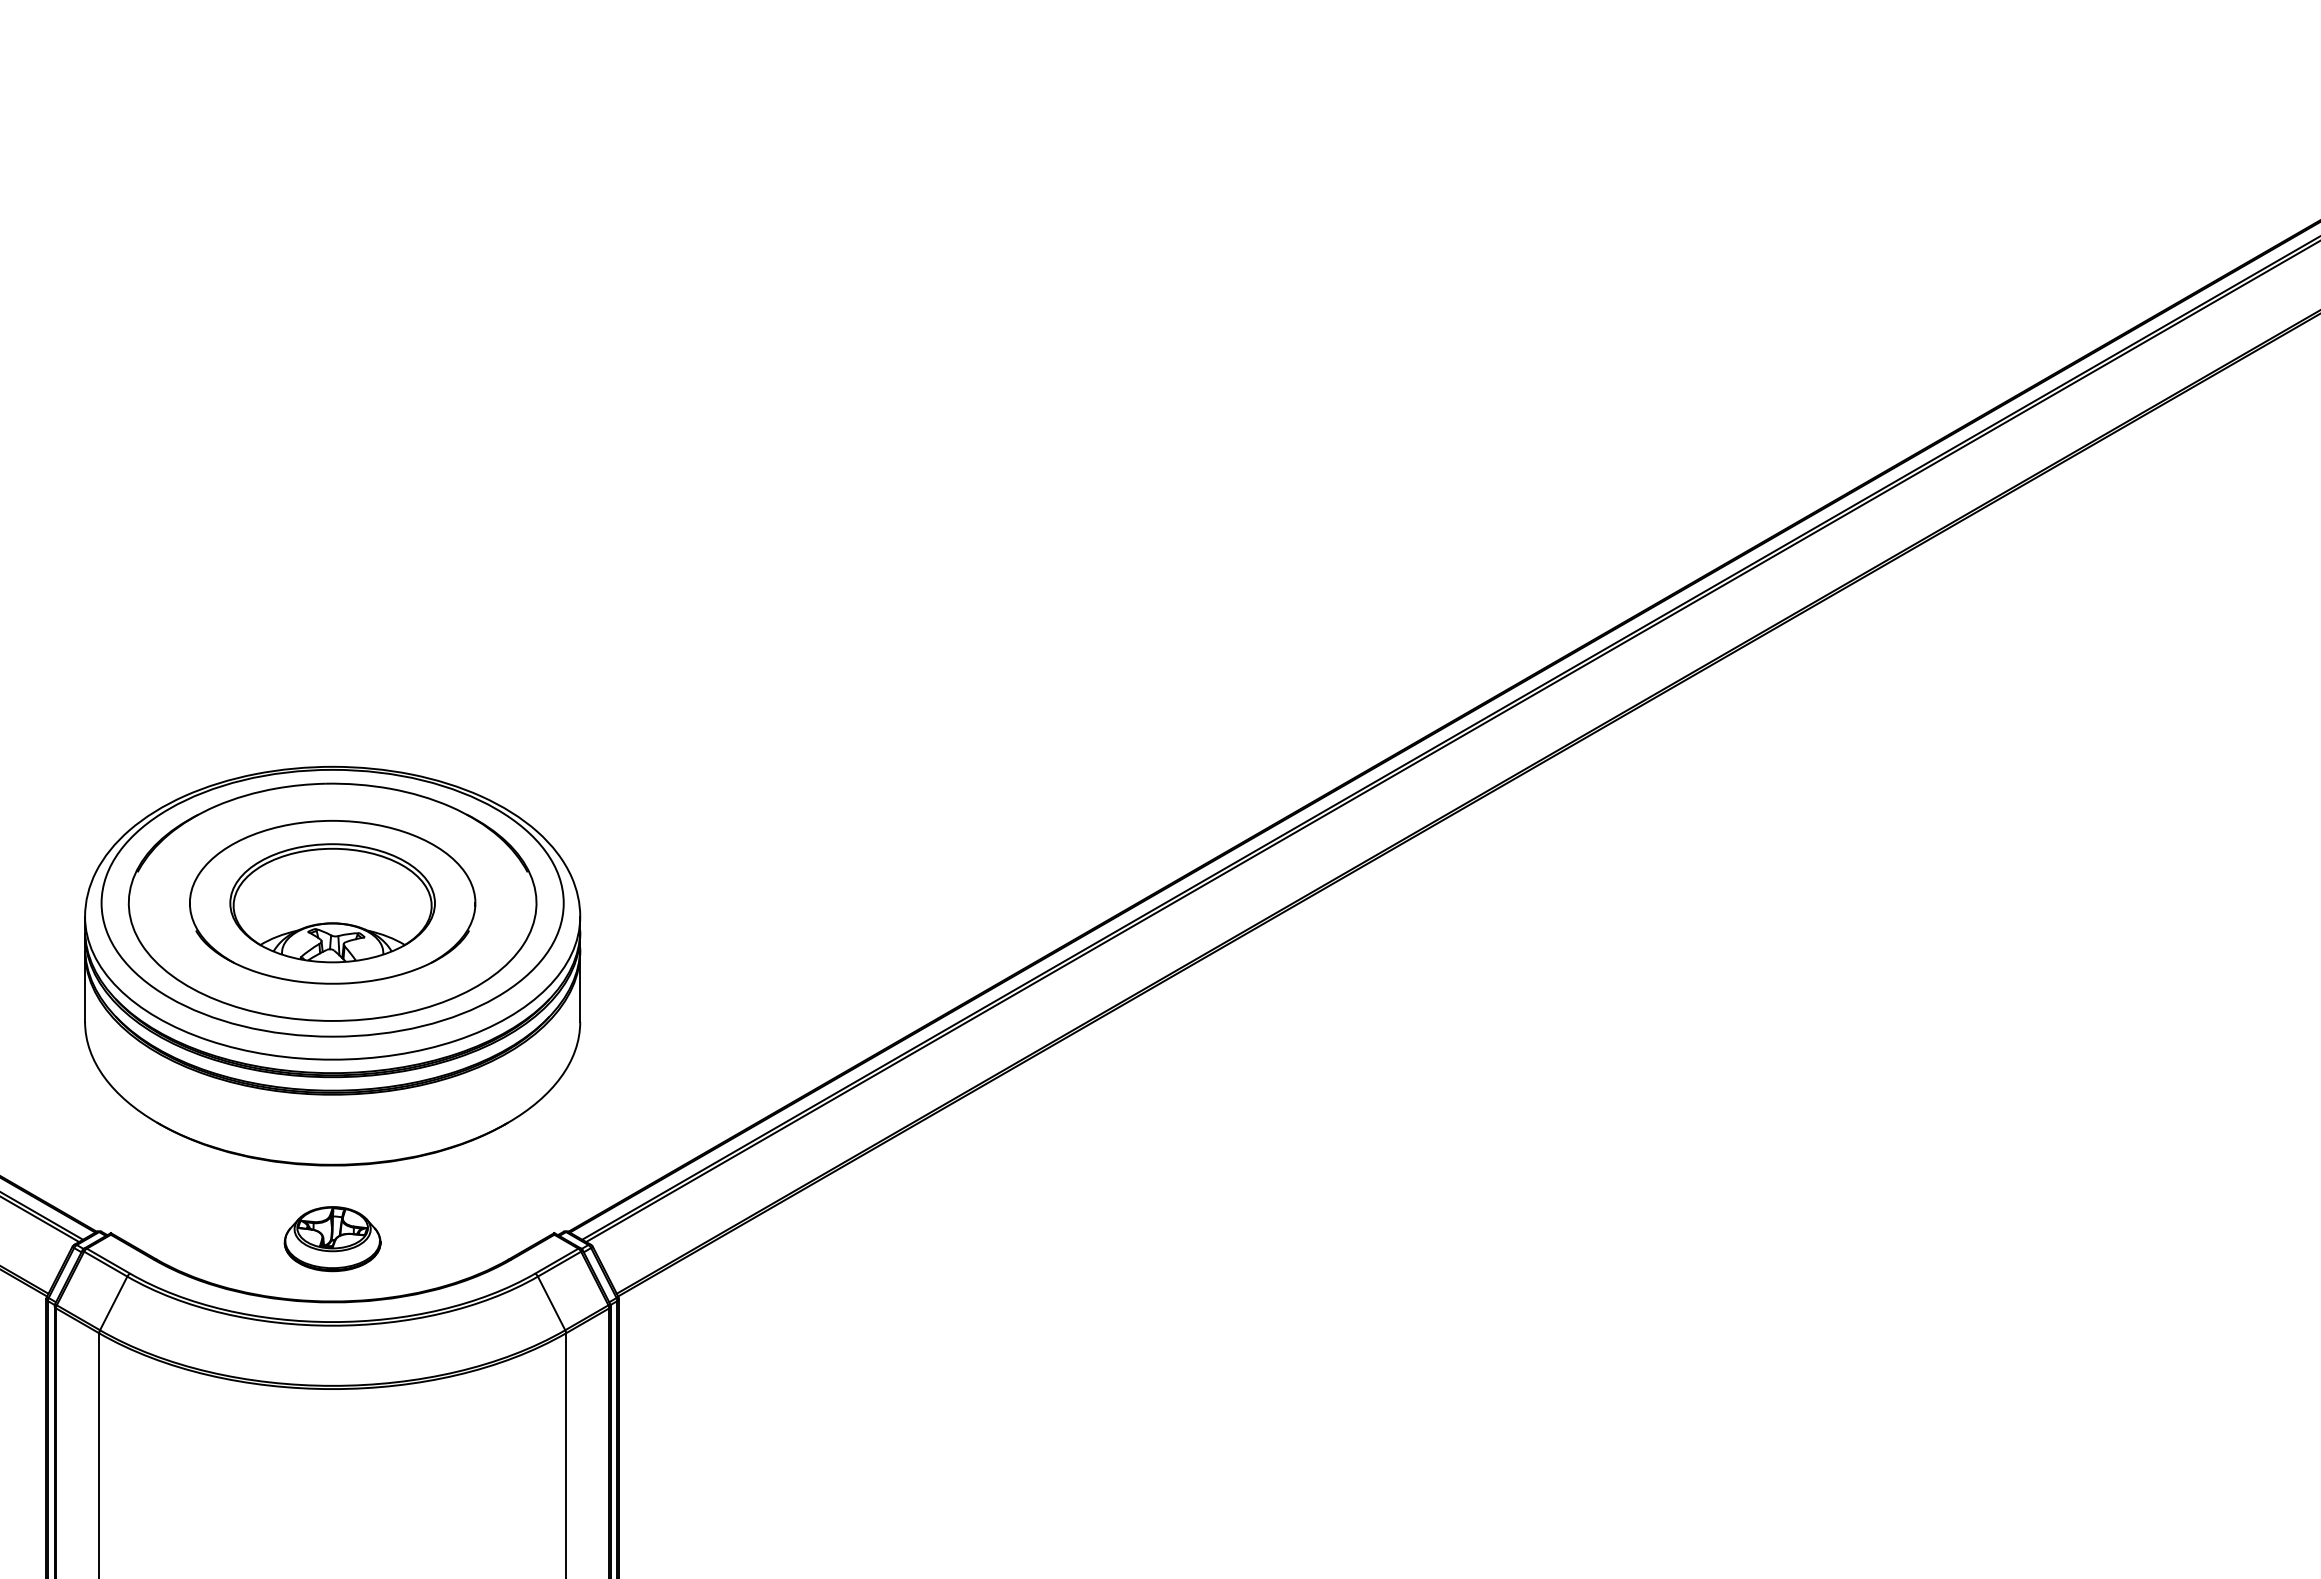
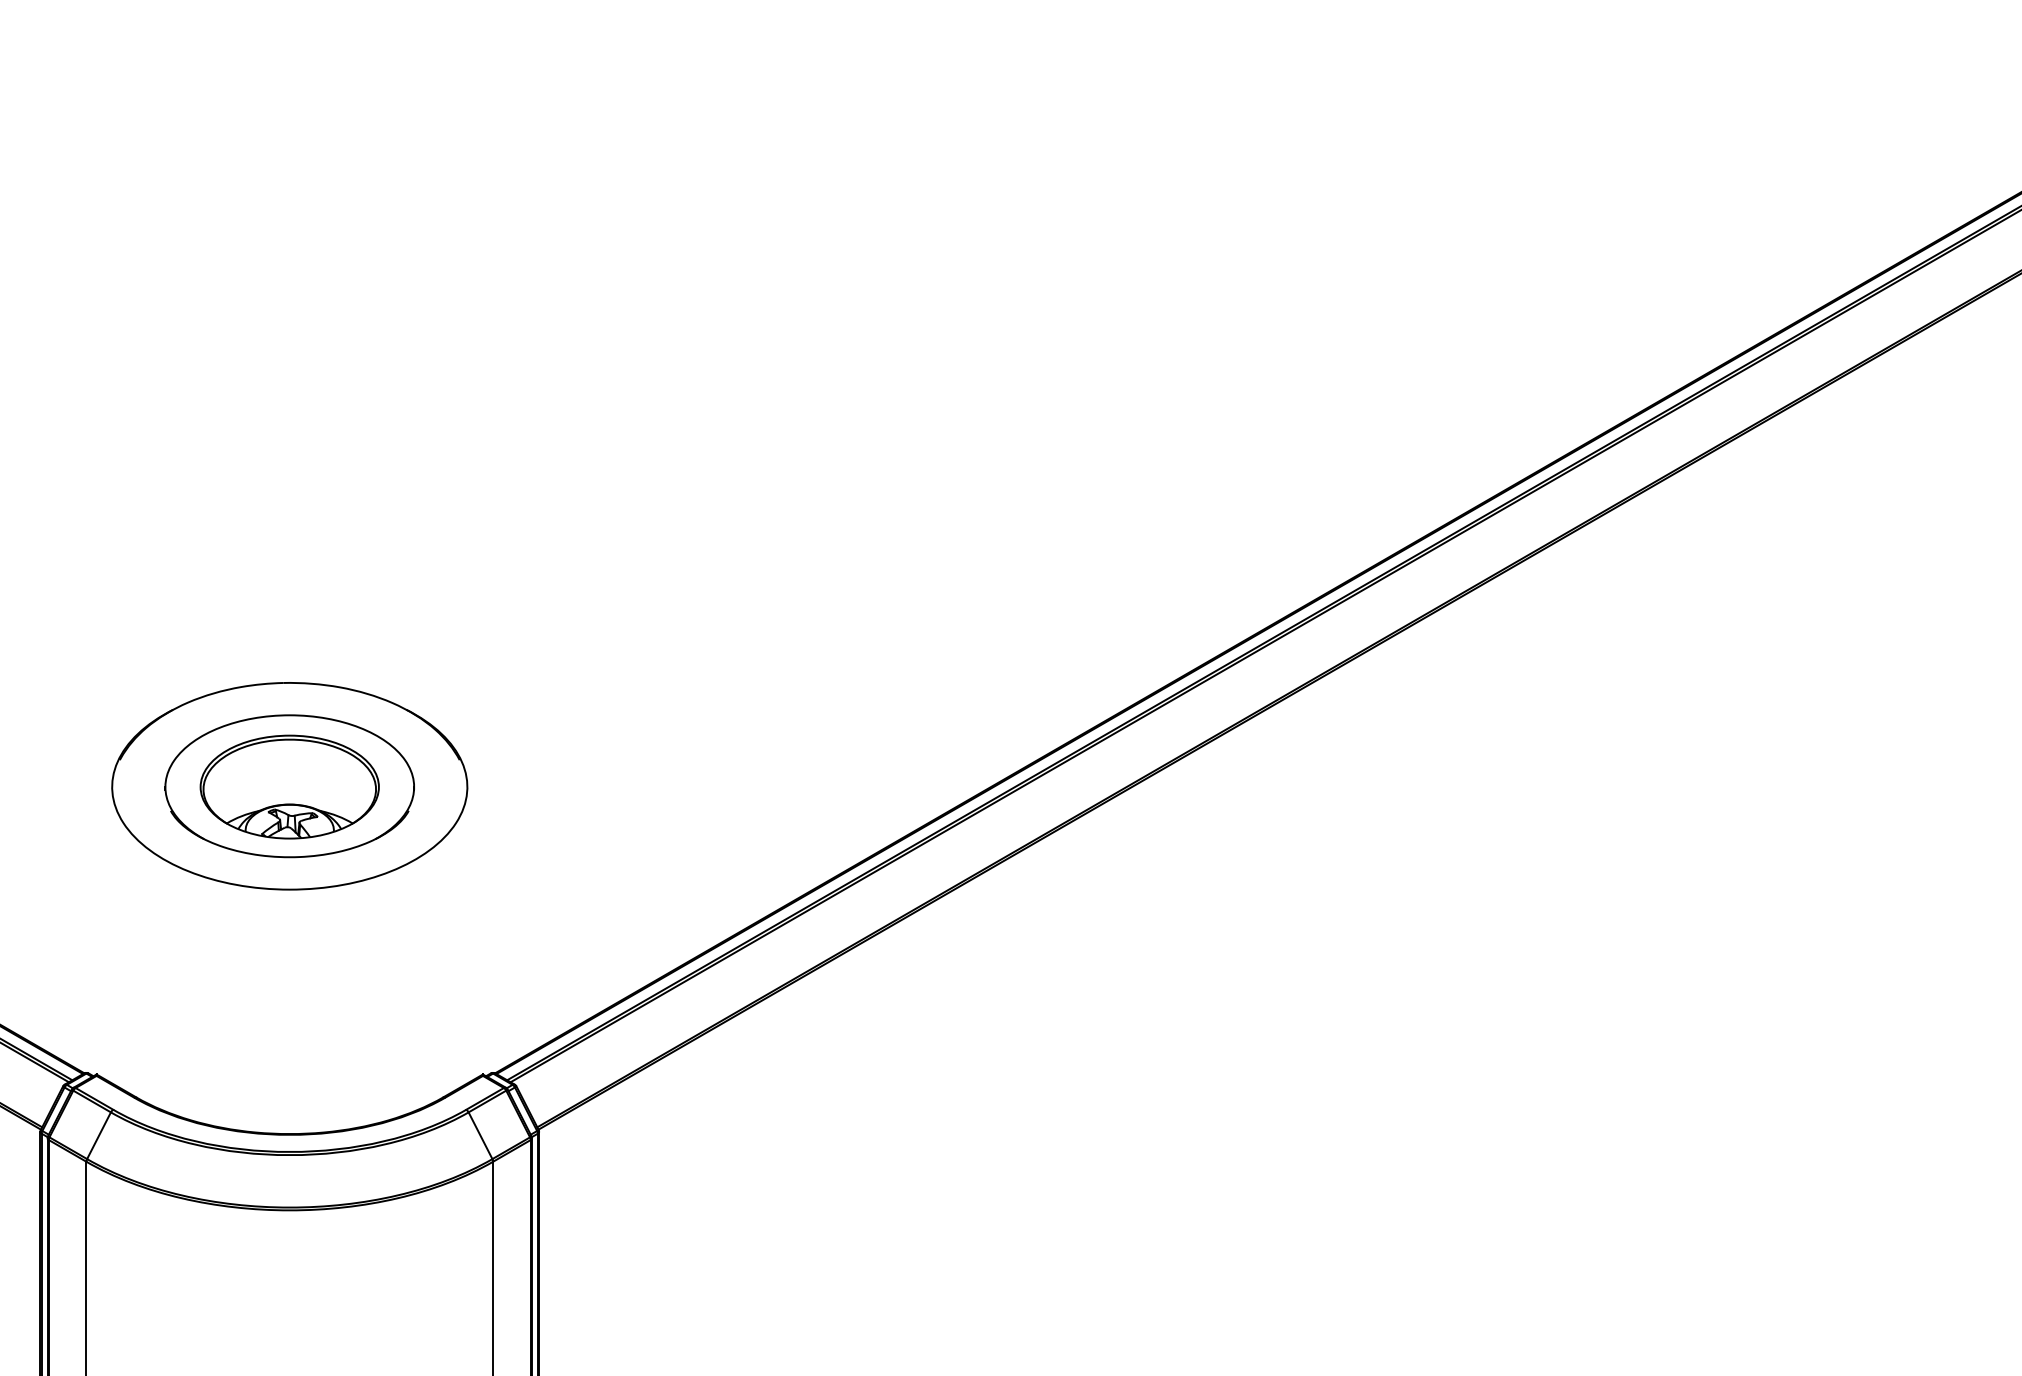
part: (332, 965) -> (289, 841), removed
part: (332, 1239) -> (289, 1080), removed

